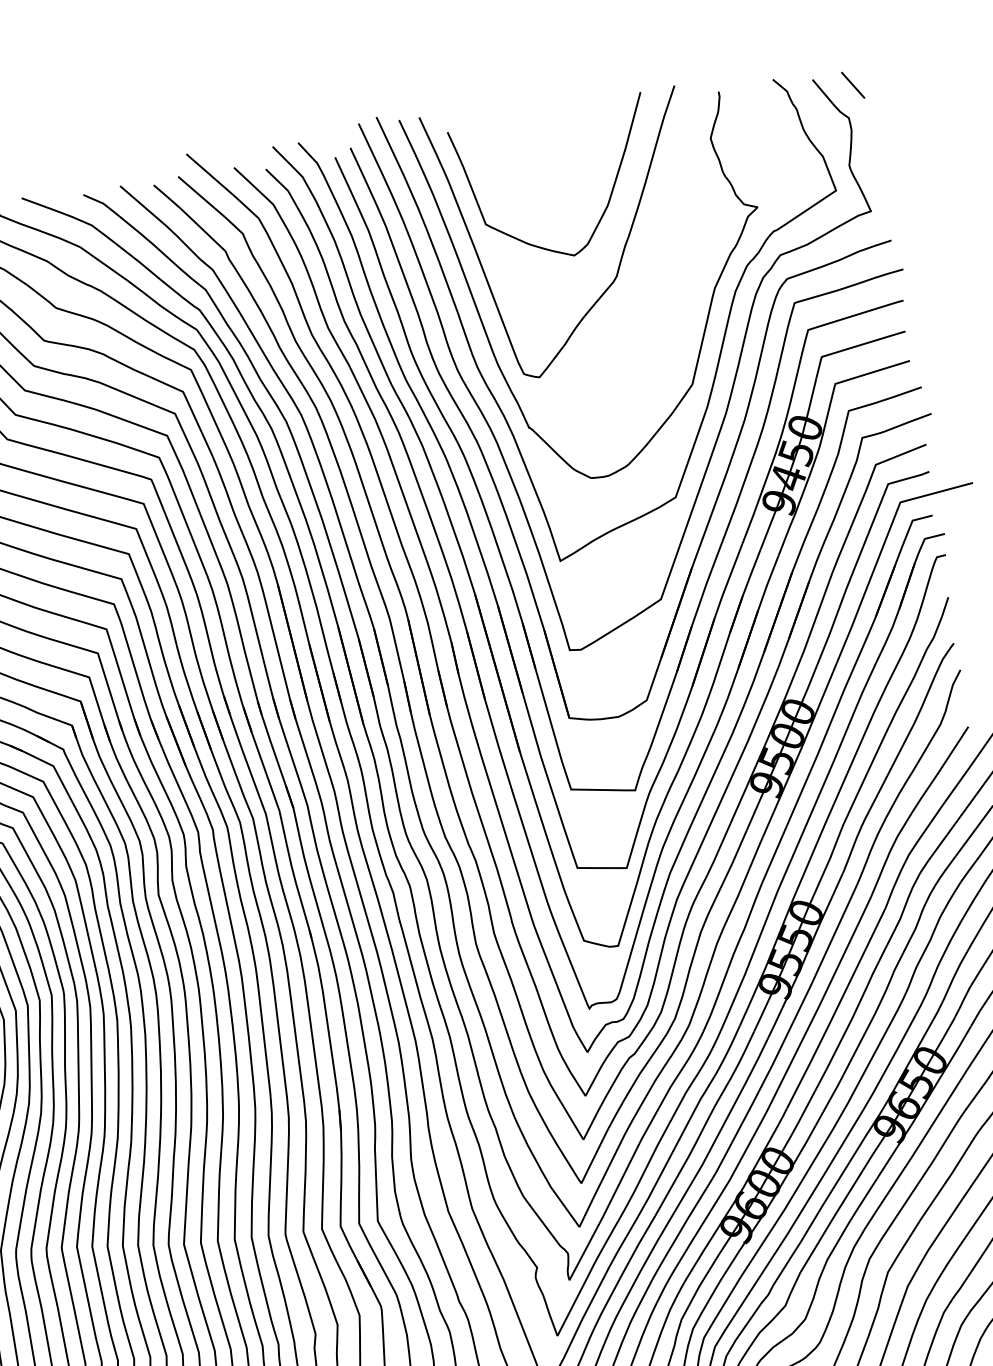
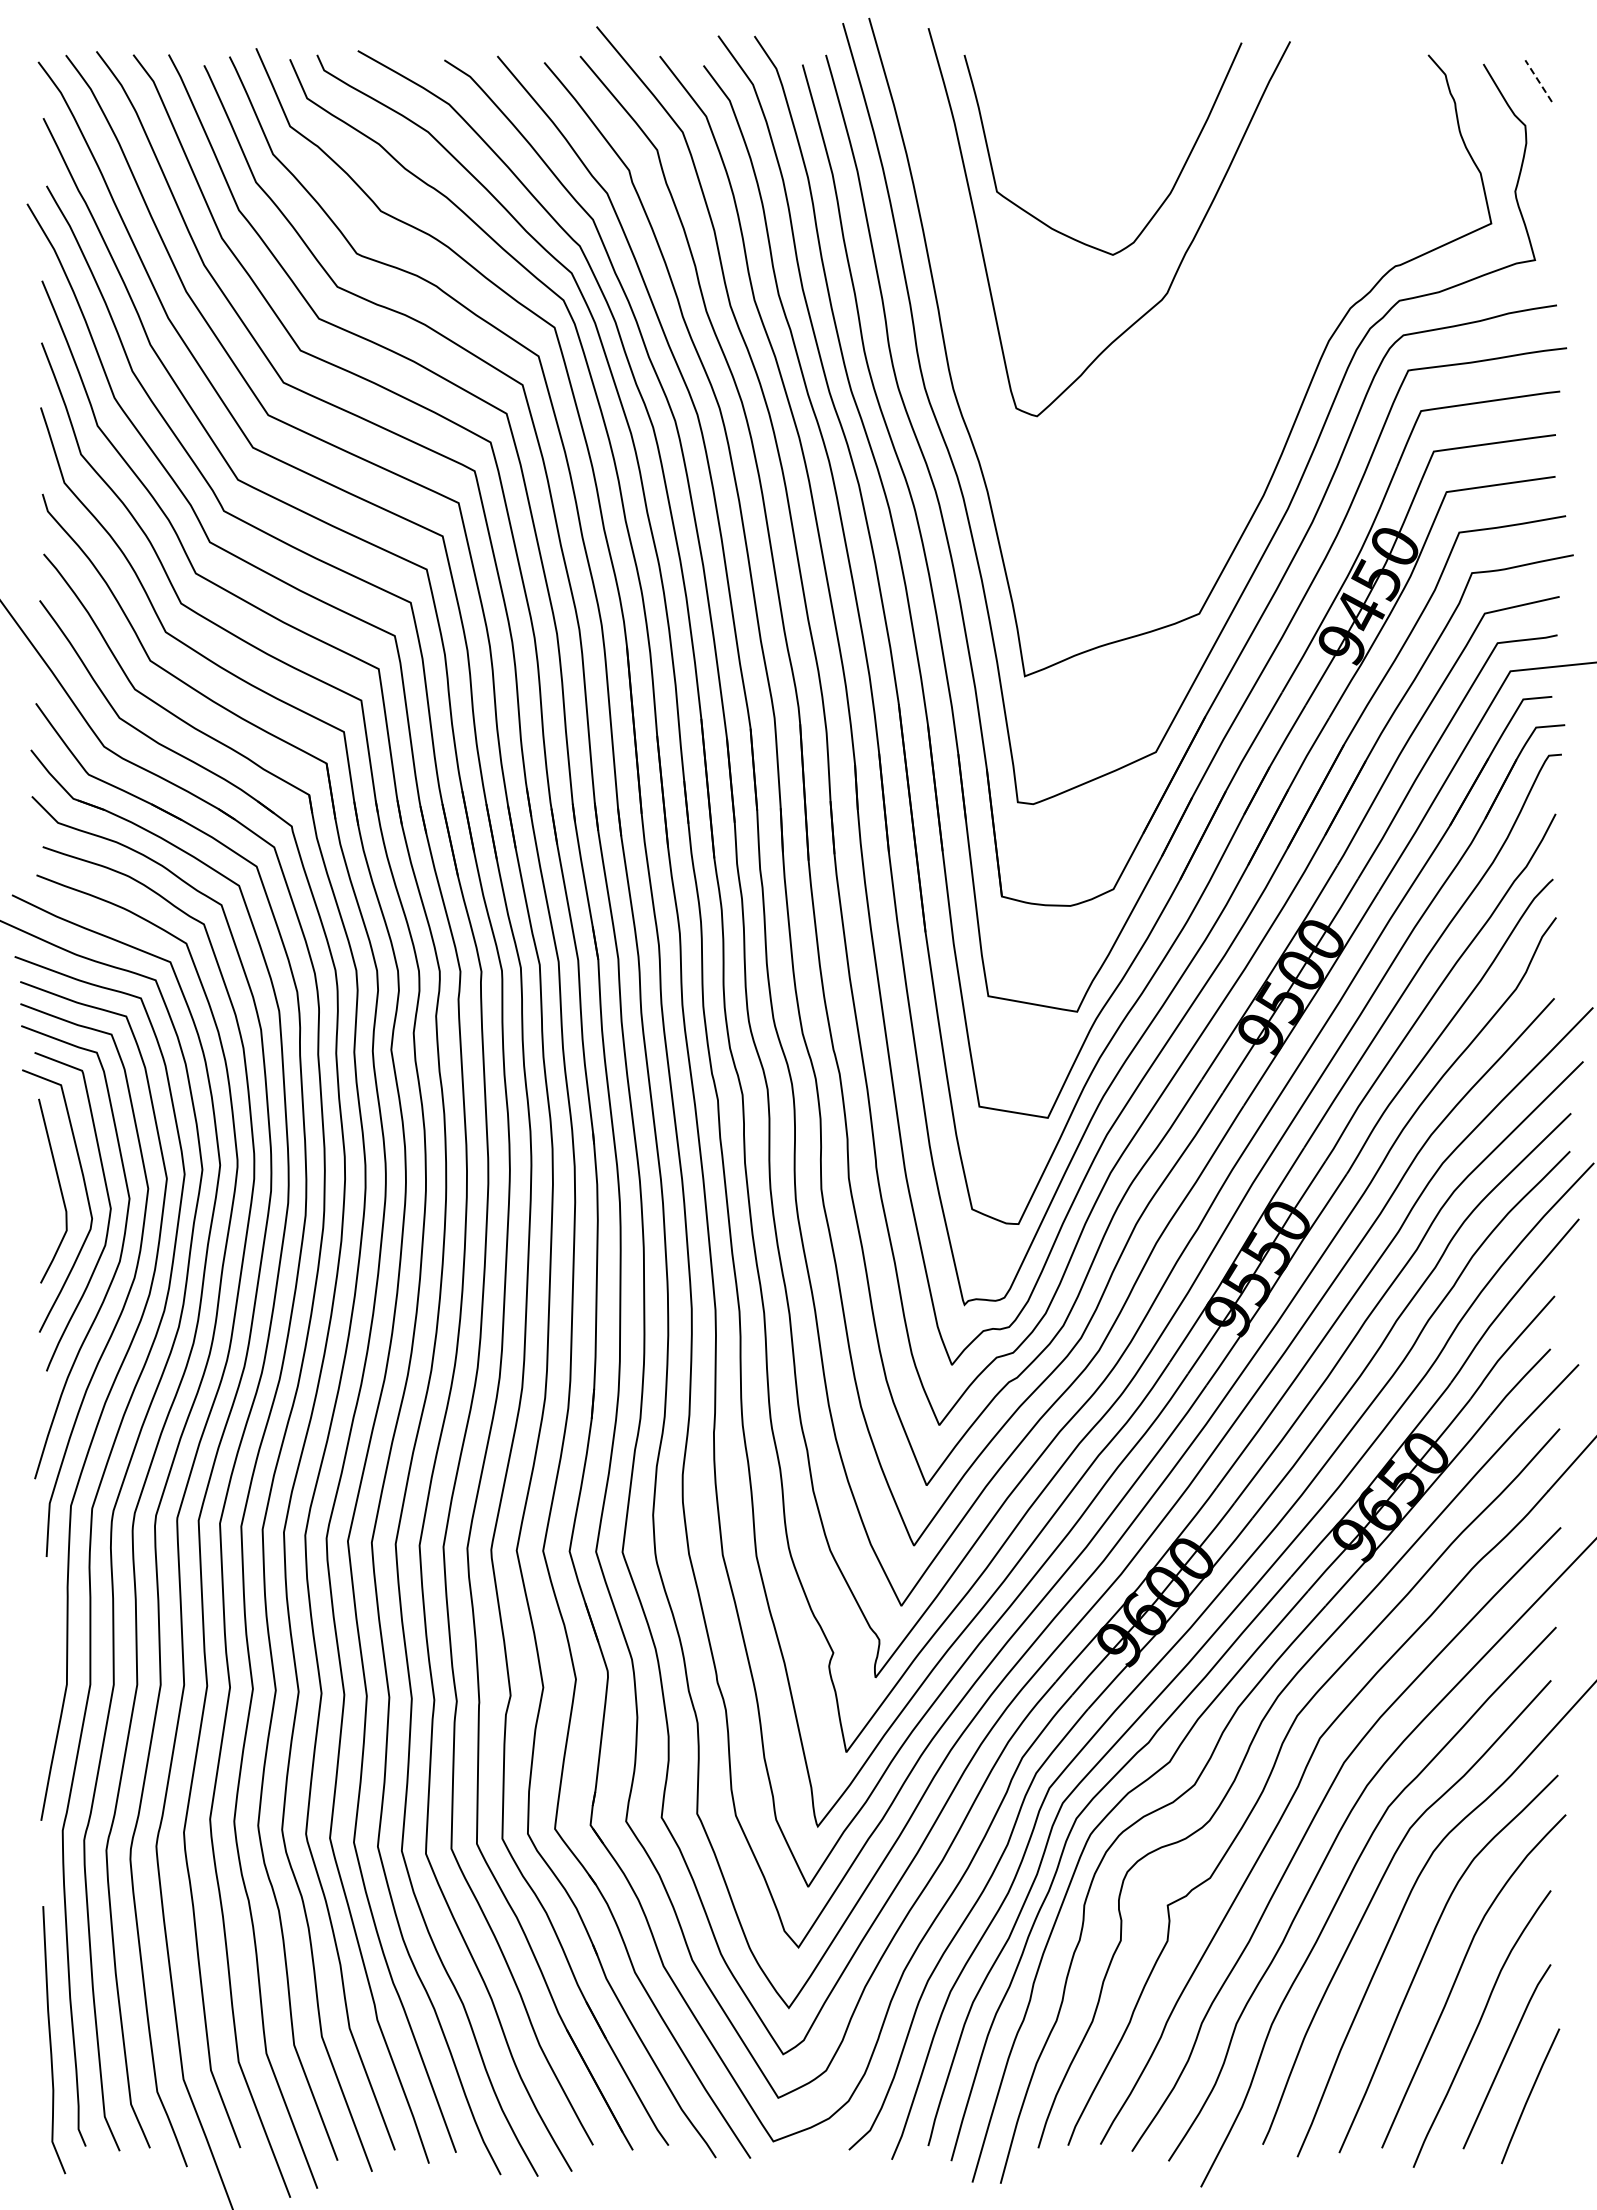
line: (853, 85) -> (1538, 81), solid -> dashed
curve: (708, 309) -> (1287, 360), removed

